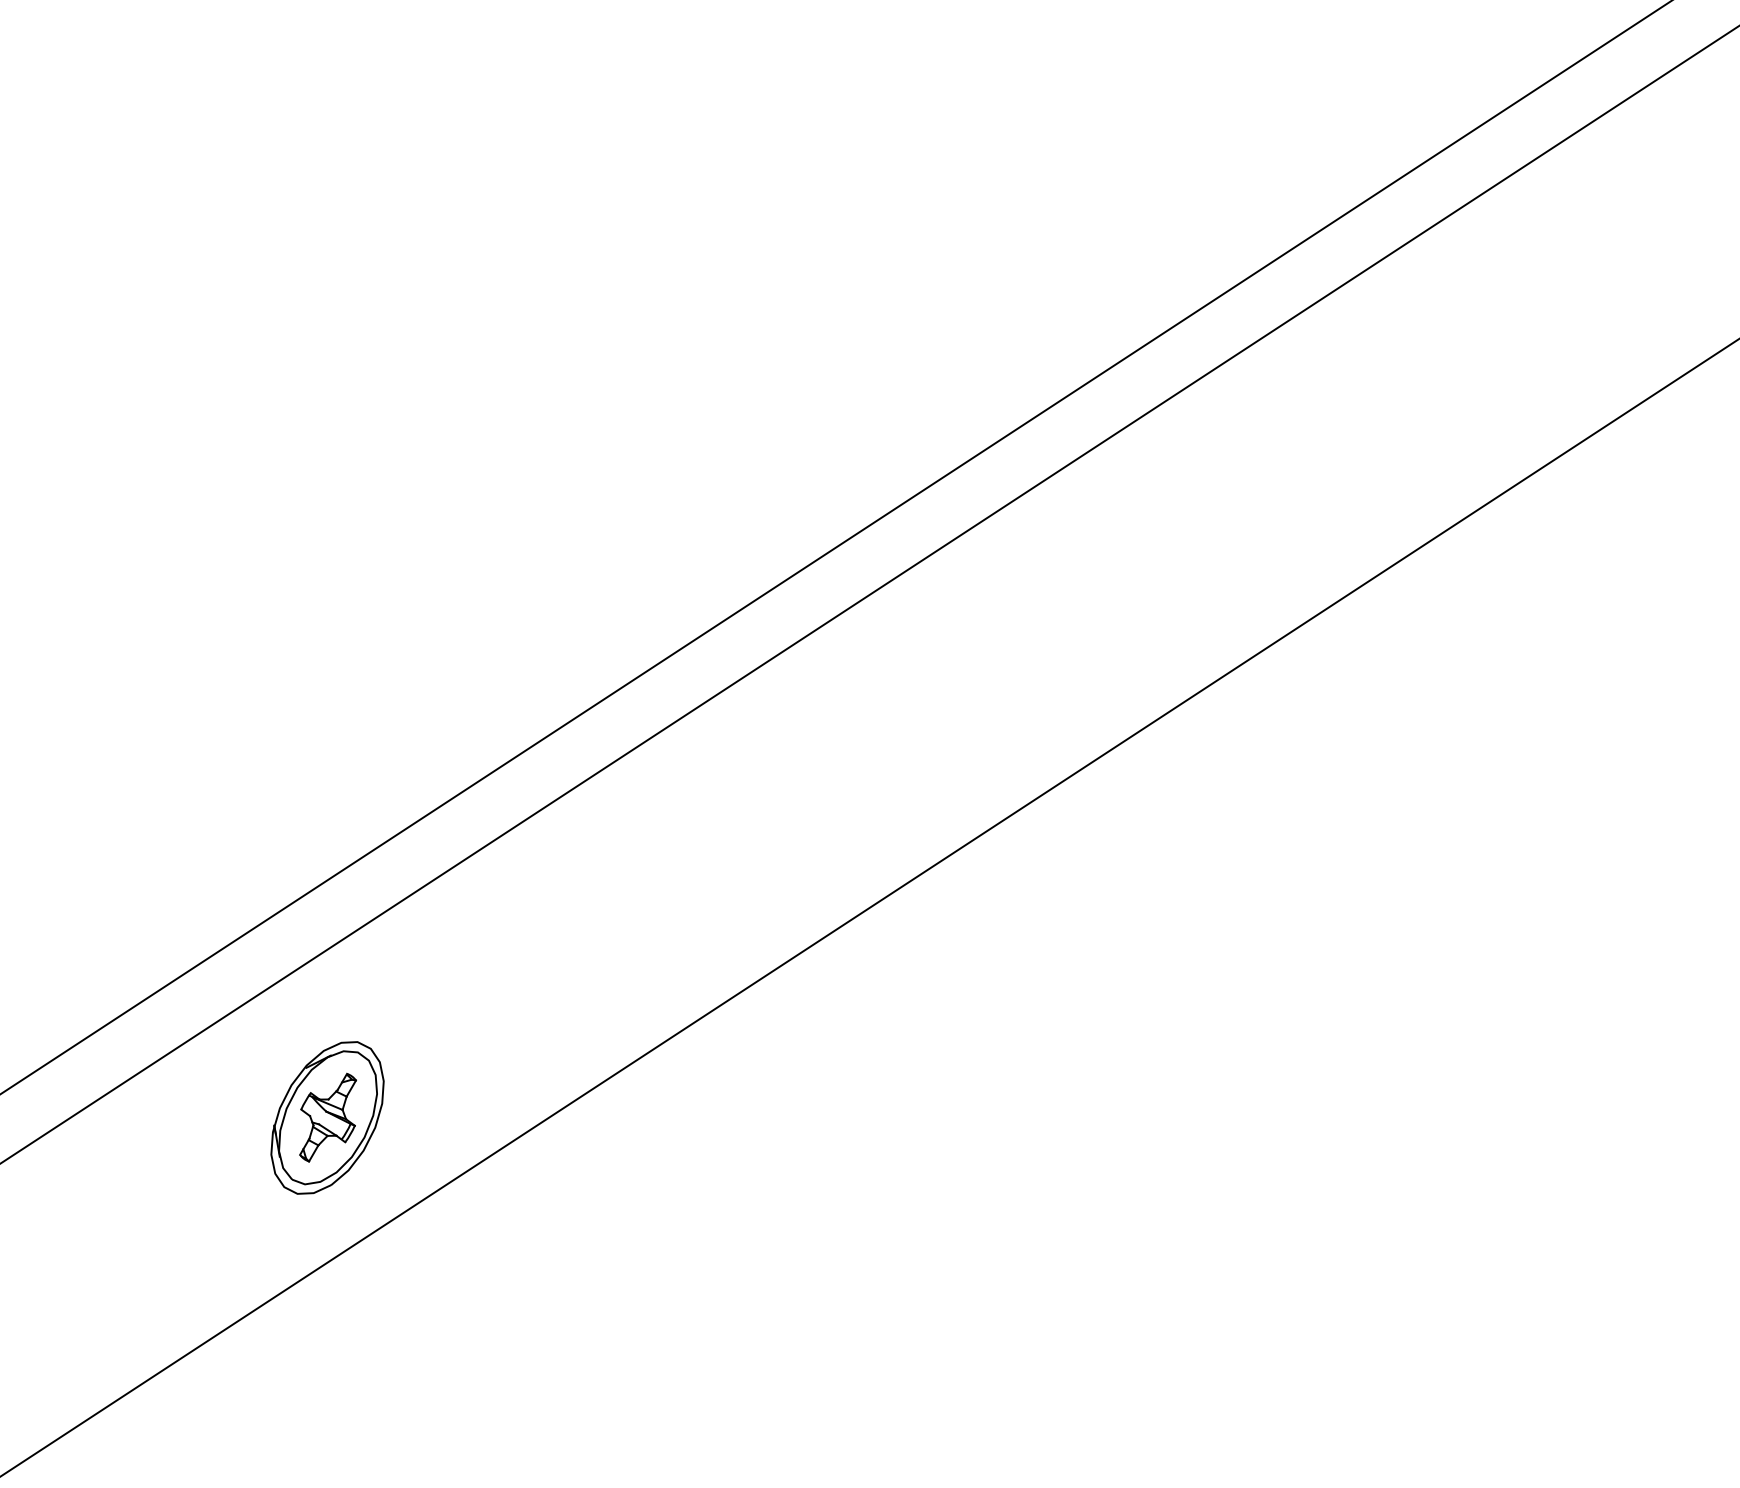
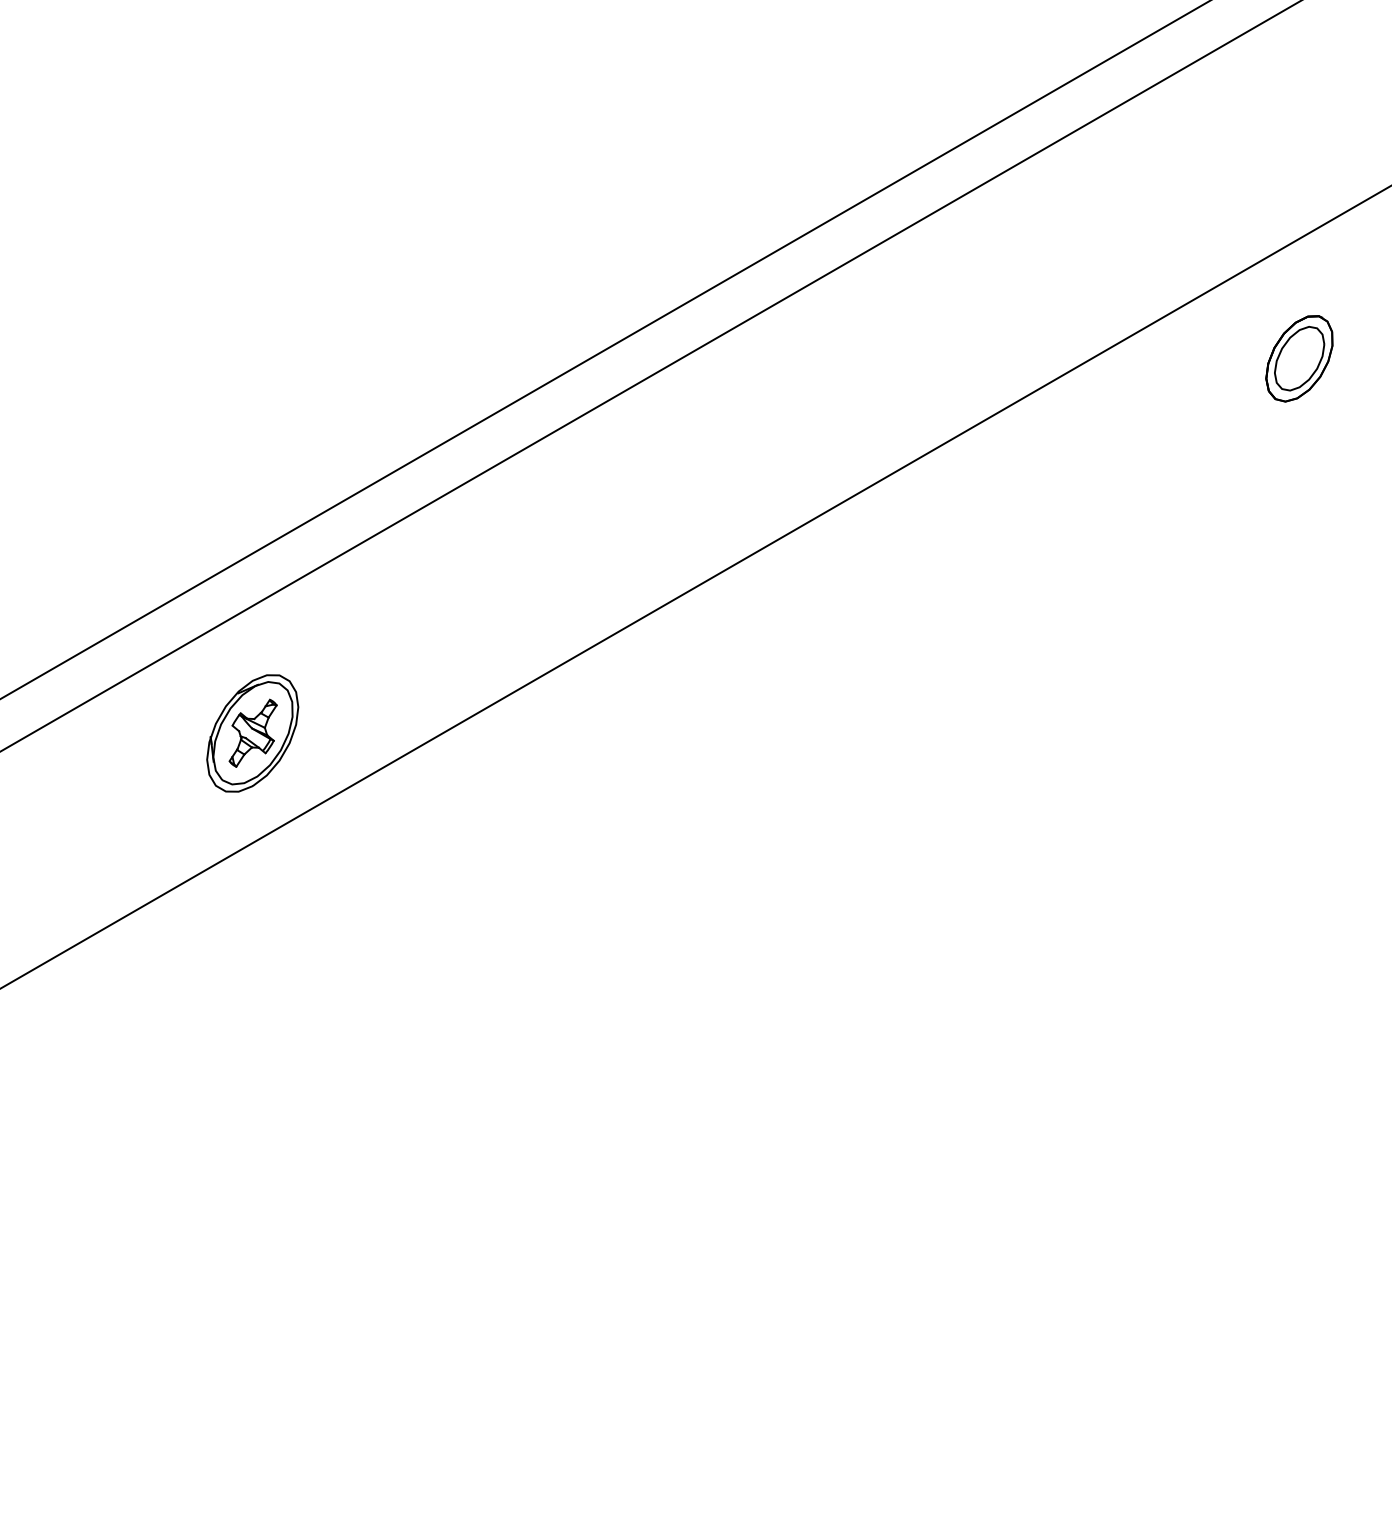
part: (1634, 565) -> (1299, 358), added

